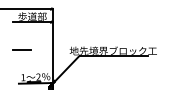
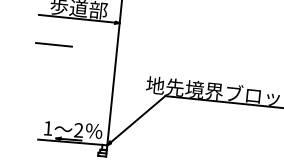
line: (21, 49) -> (53, 43), moved

